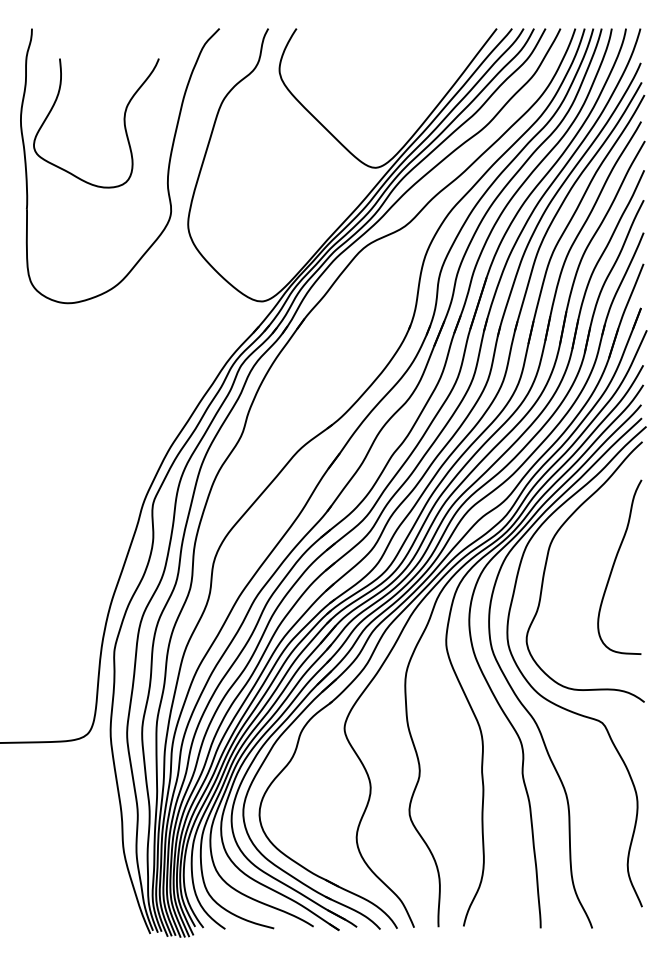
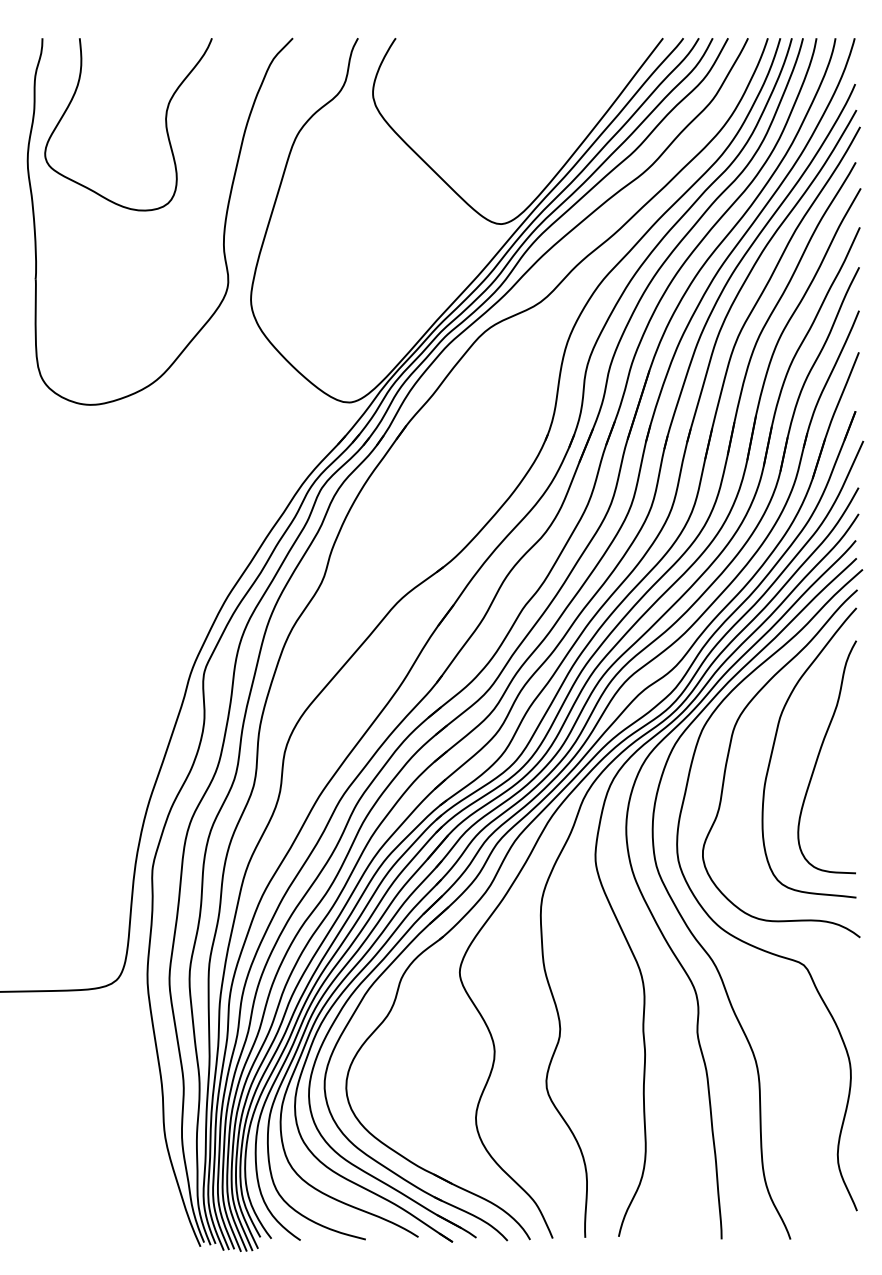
curve: (124, 123) -> (165, 124), moved
curve: (581, 556) -> (775, 742), added

